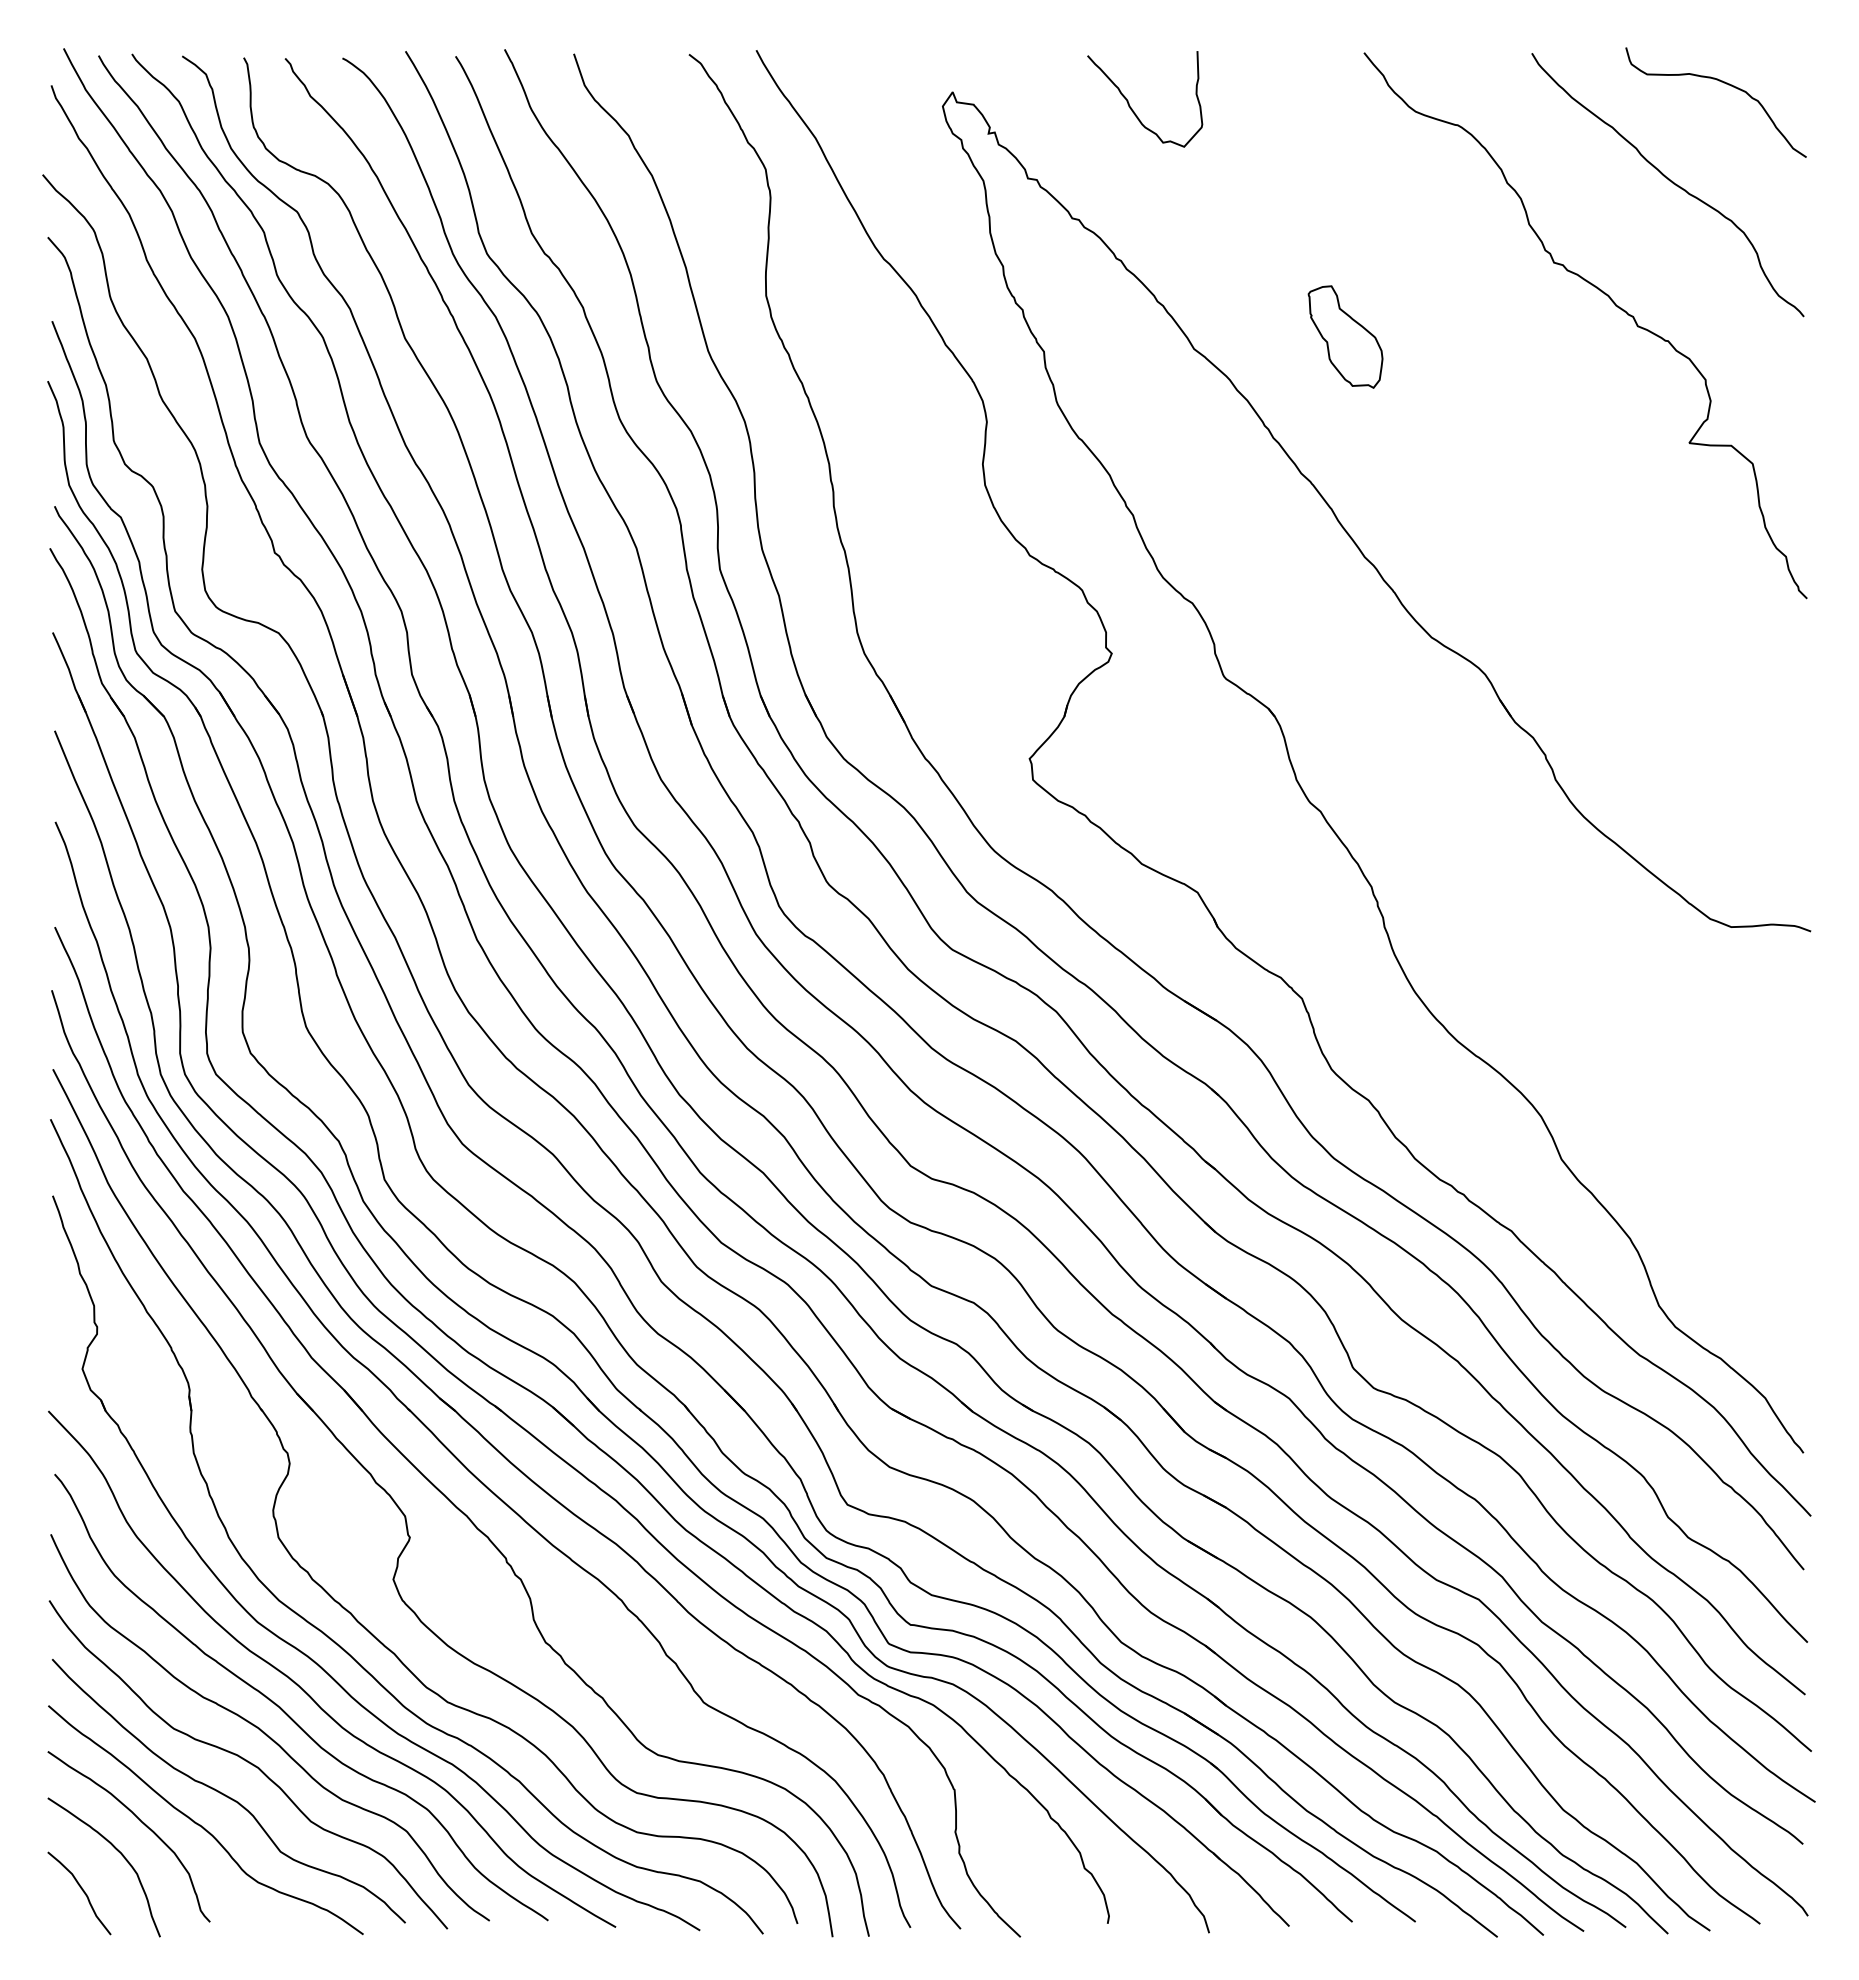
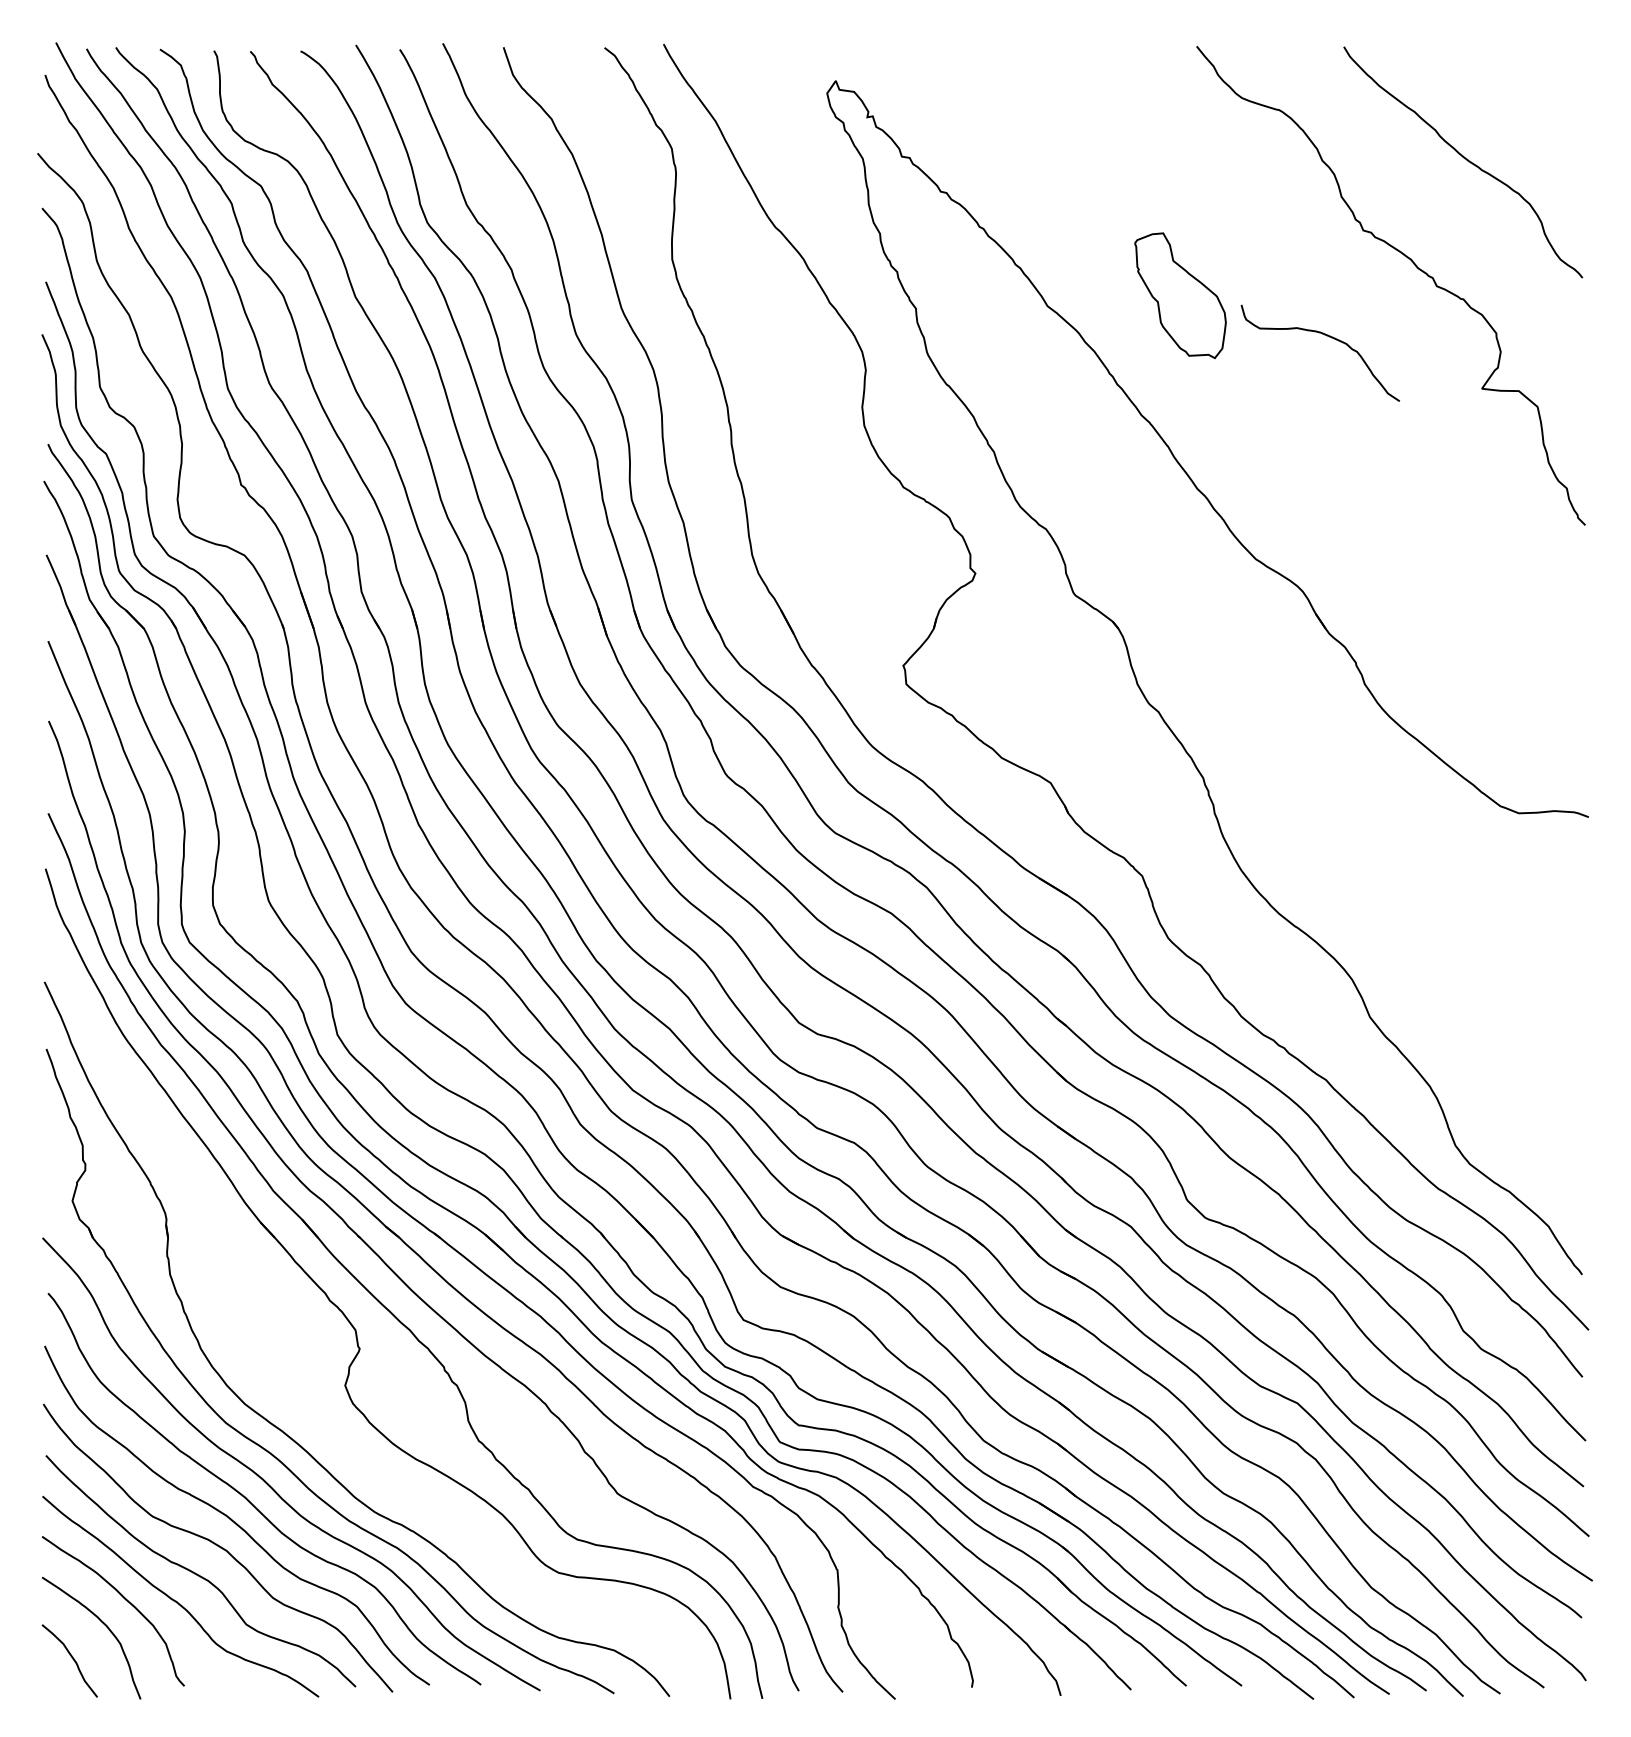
curve: (1723, 83) -> (1326, 336), moved
curve: (1132, 108) -> (993, 95), removed
part: (1345, 336) -> (1180, 295), size x1.4
part: (328, 1592) -> (288, 1397), removed

